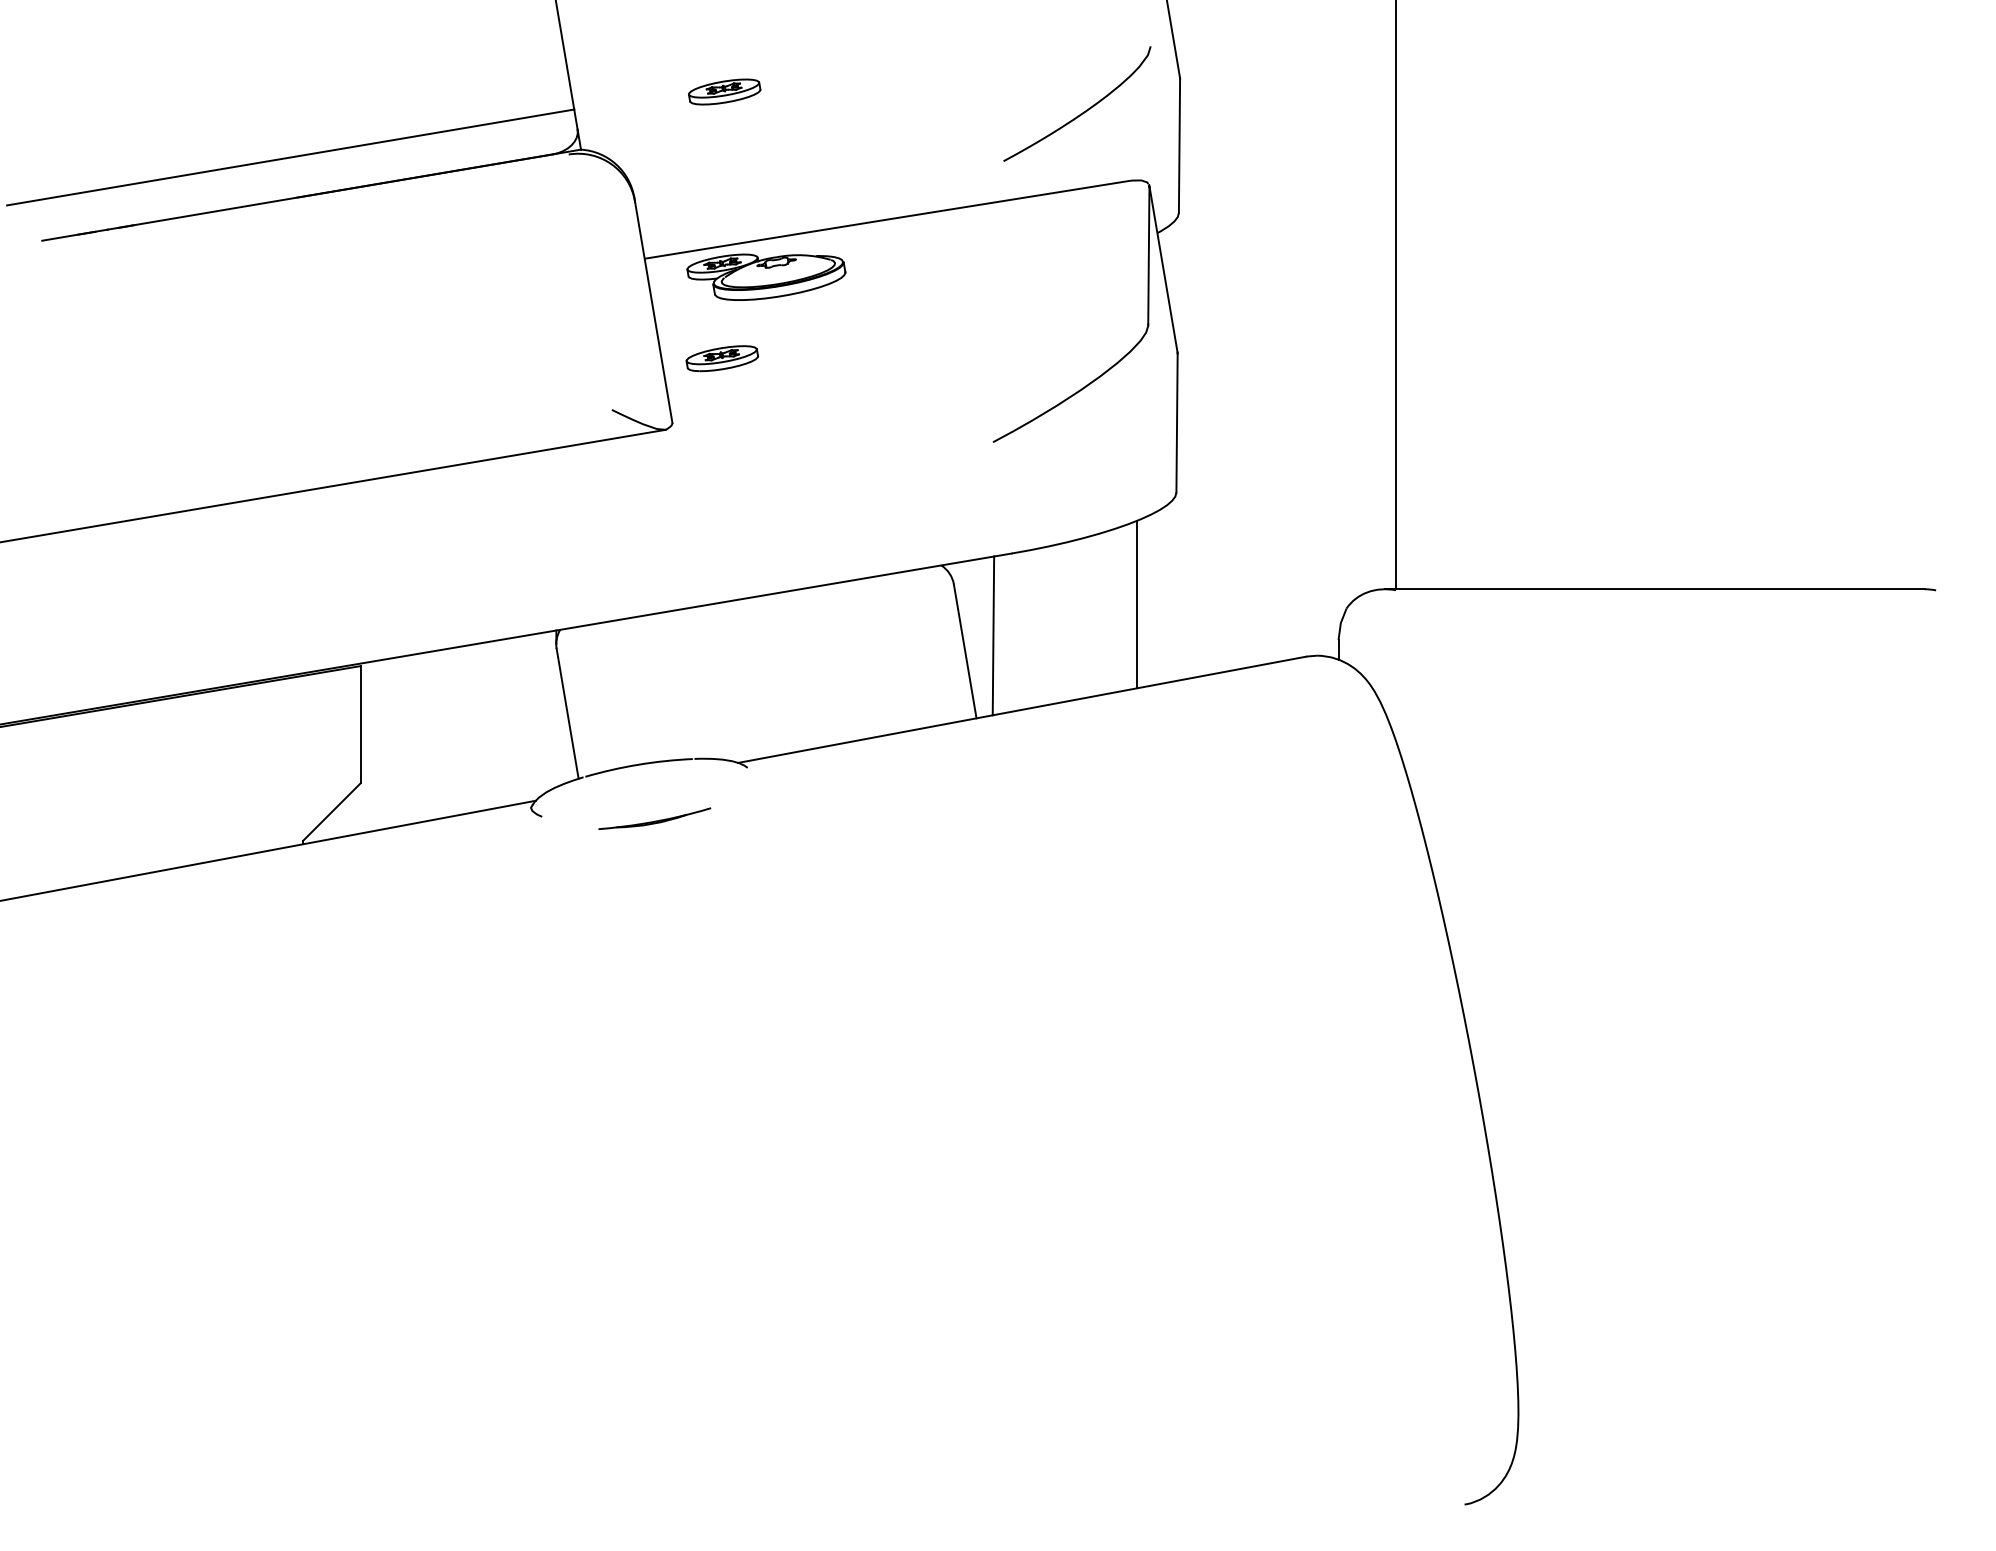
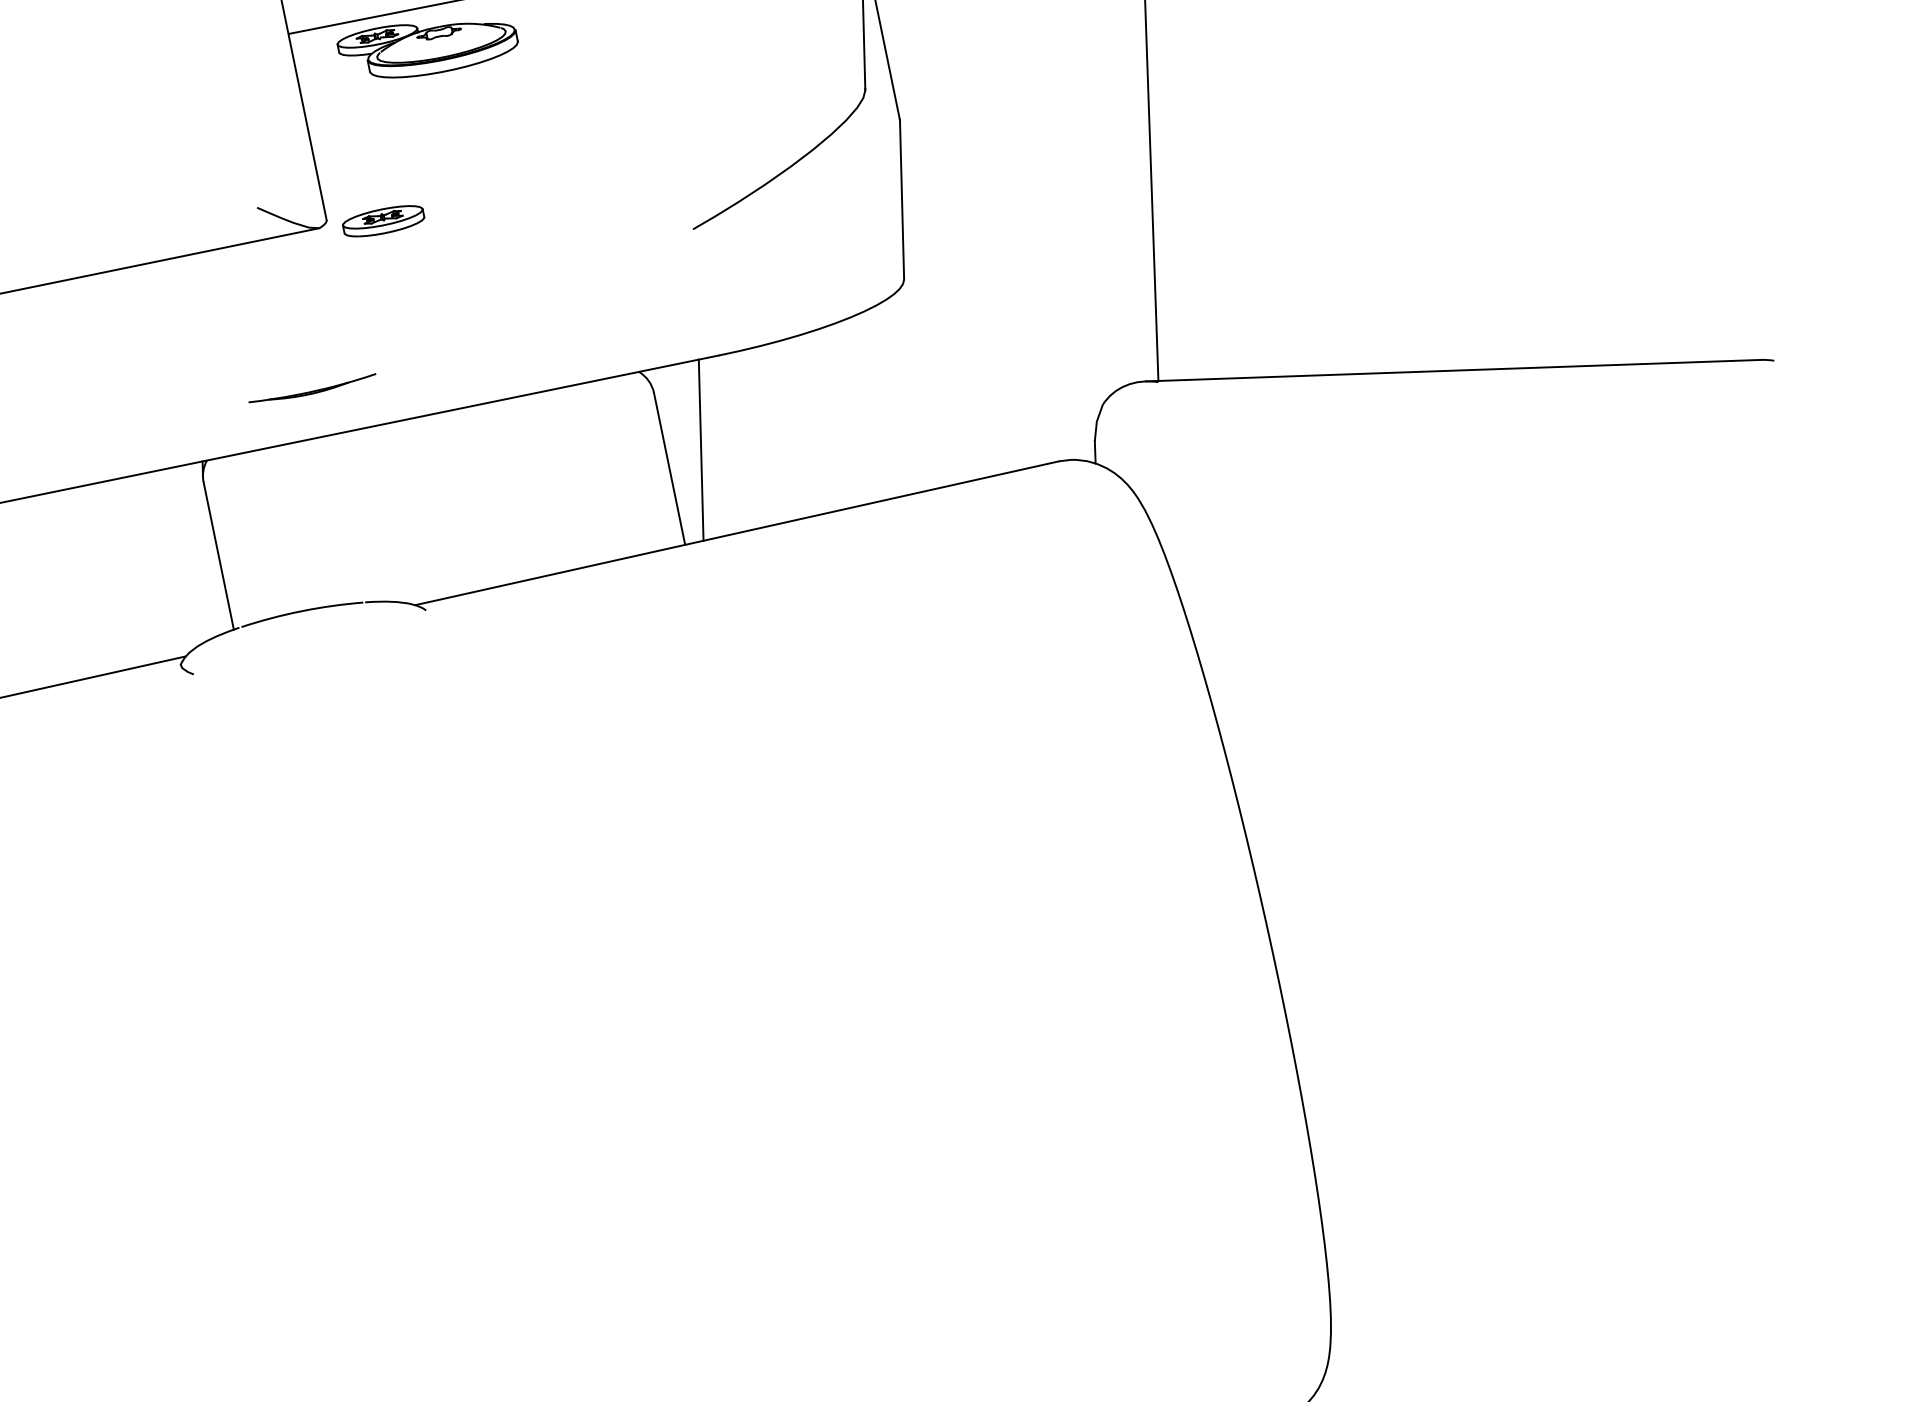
part: (721, 358) -> (382, 221), moved
line: (1136, 604) -> (863, 408), removed
part: (654, 818) -> (312, 387), moved

